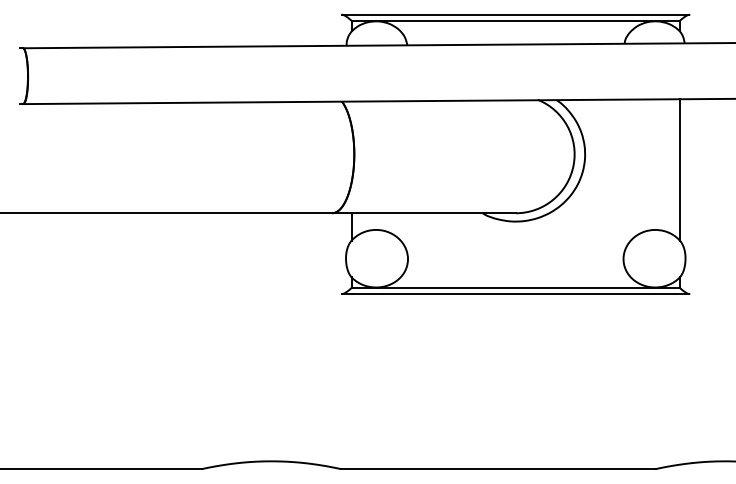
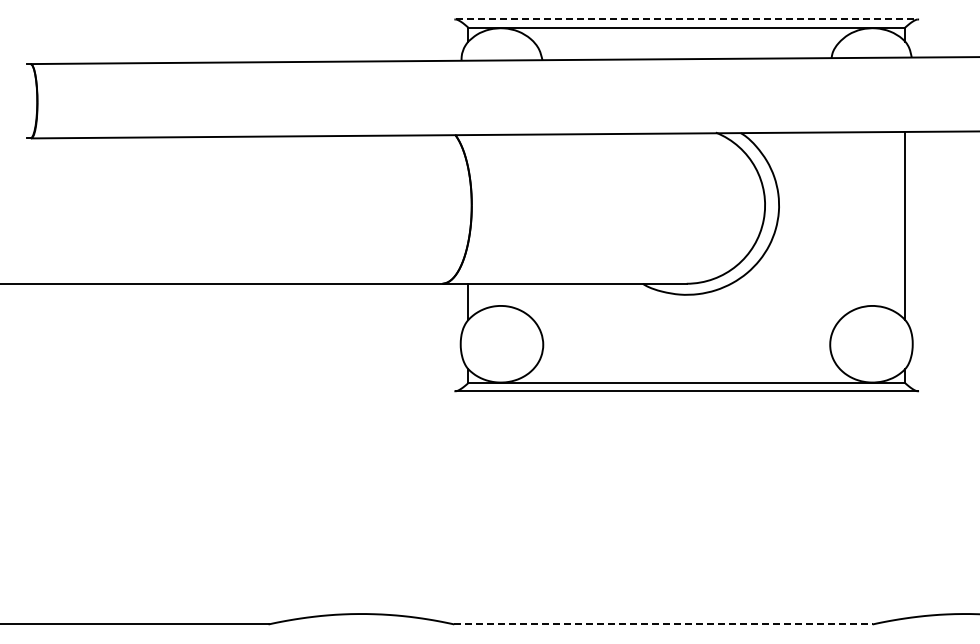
line: (516, 14) -> (687, 19), solid -> dashed
line: (499, 469) -> (664, 624), solid -> dashed

